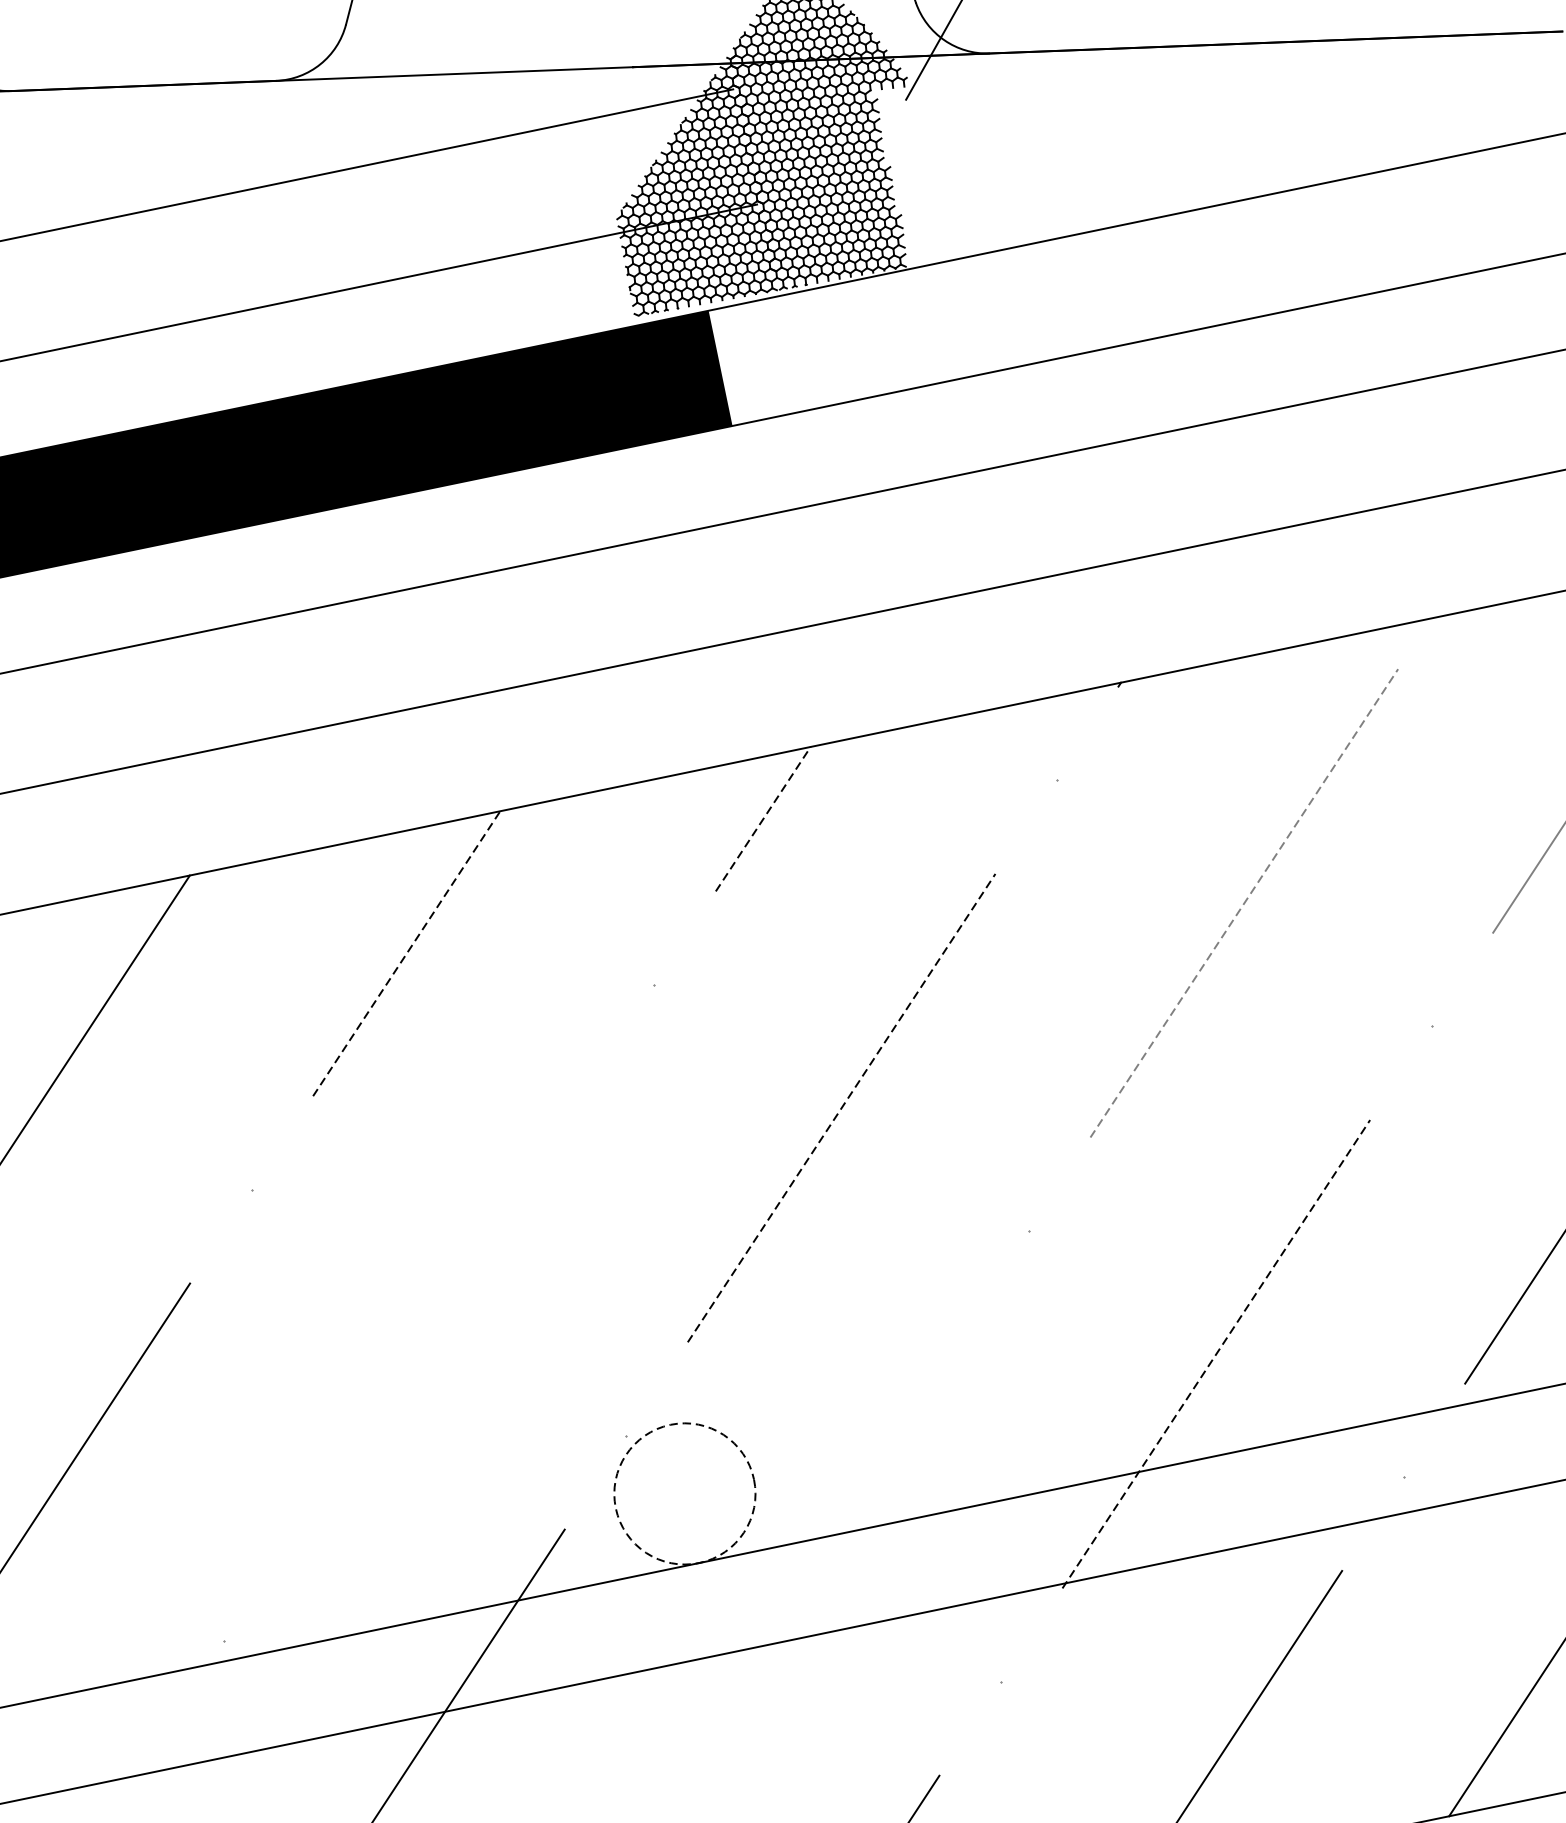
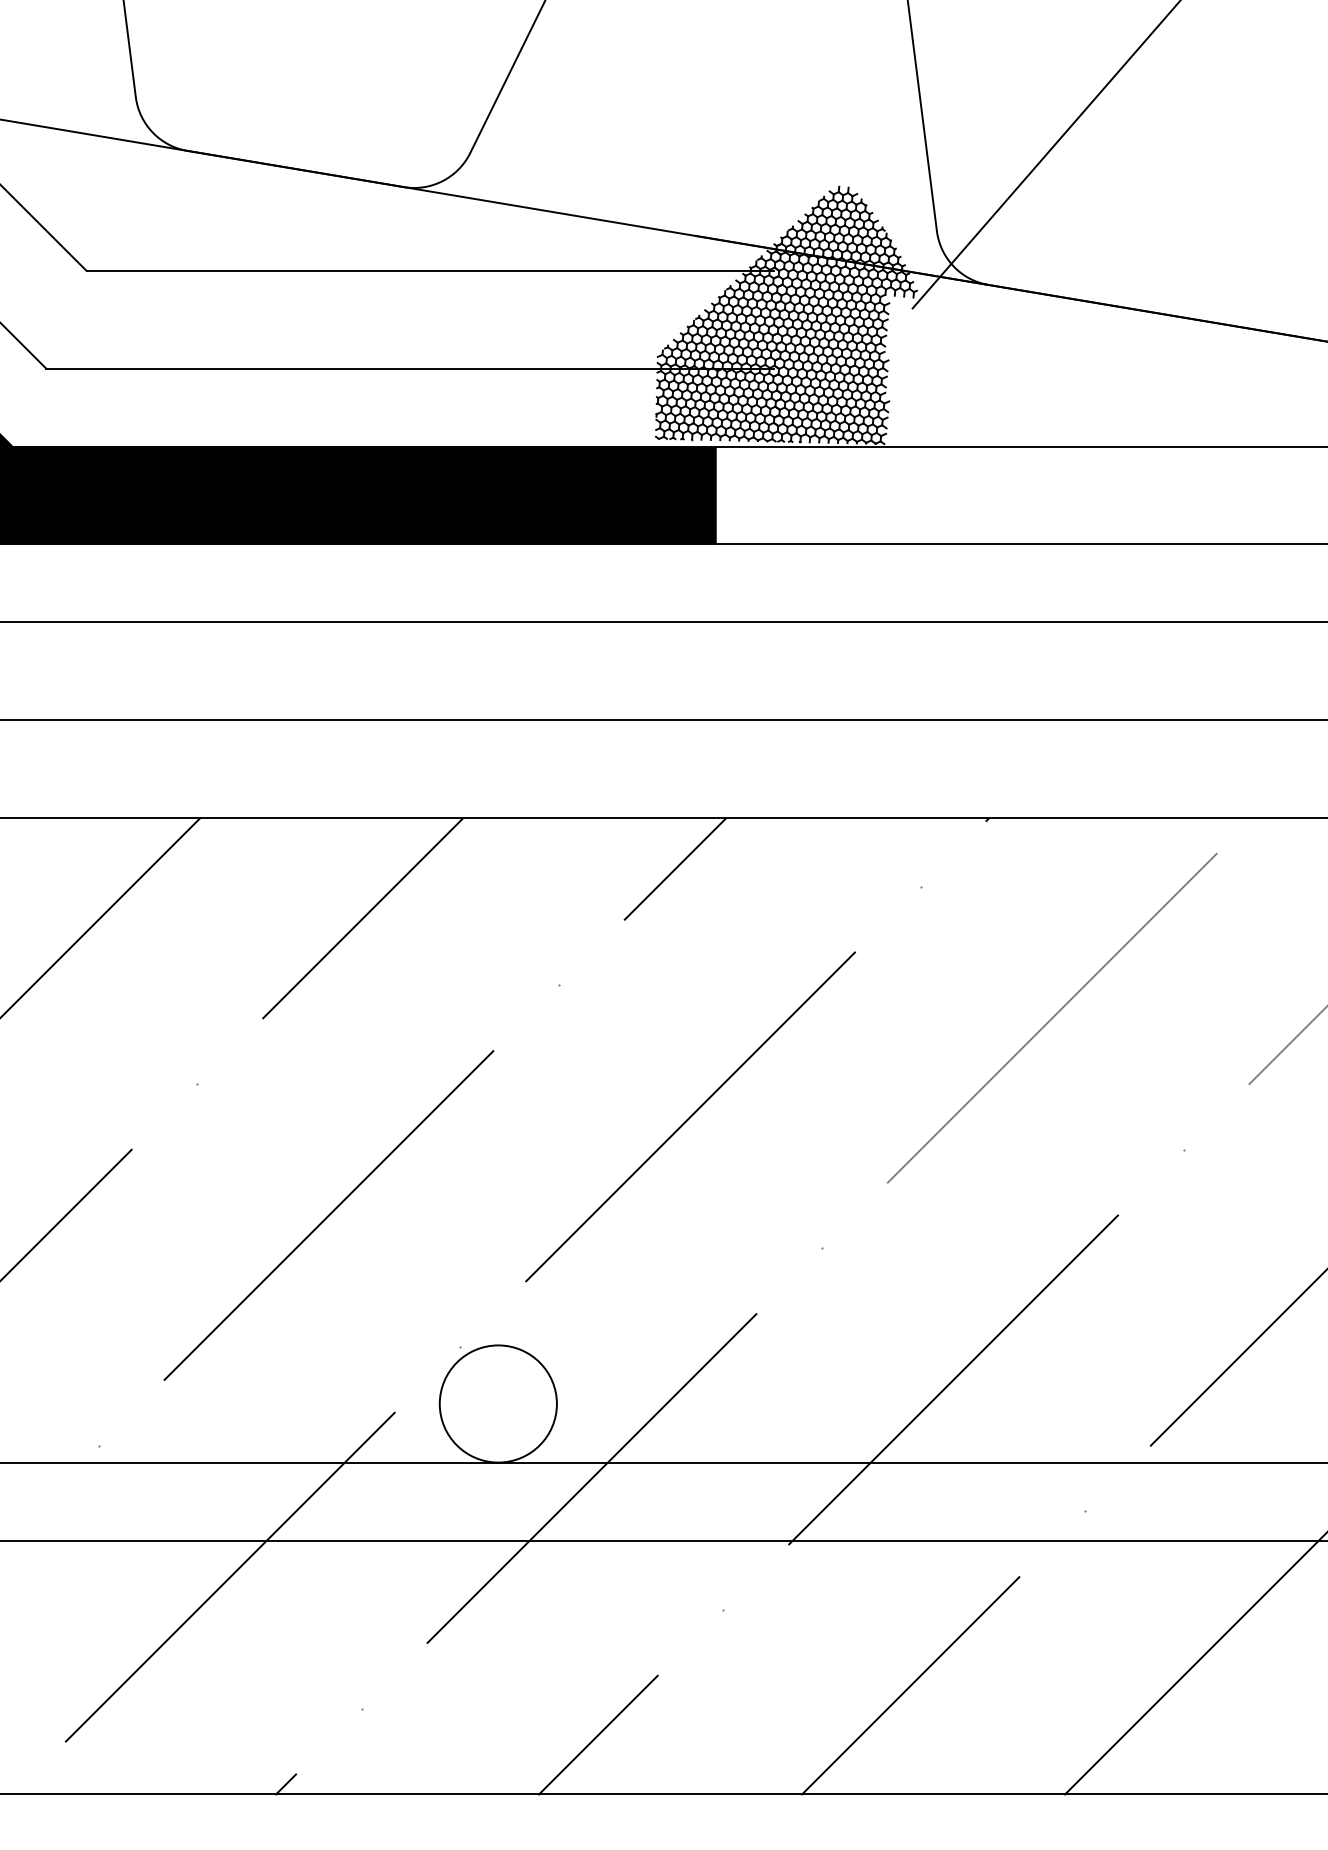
line: (763, 818) -> (675, 868), dashed -> solid
line: (1244, 902) -> (1052, 1017), dashed -> solid
line: (406, 952) -> (363, 917), dashed -> solid
line: (841, 1107) -> (690, 1116), dashed -> solid
line: (438, 1312) -> (328, 1215), added
line: (1216, 1353) -> (953, 1379), dashed -> solid
circle: (683, 1493) -> (497, 1403), dashed -> solid
line: (813, 1559) -> (591, 1478), added

